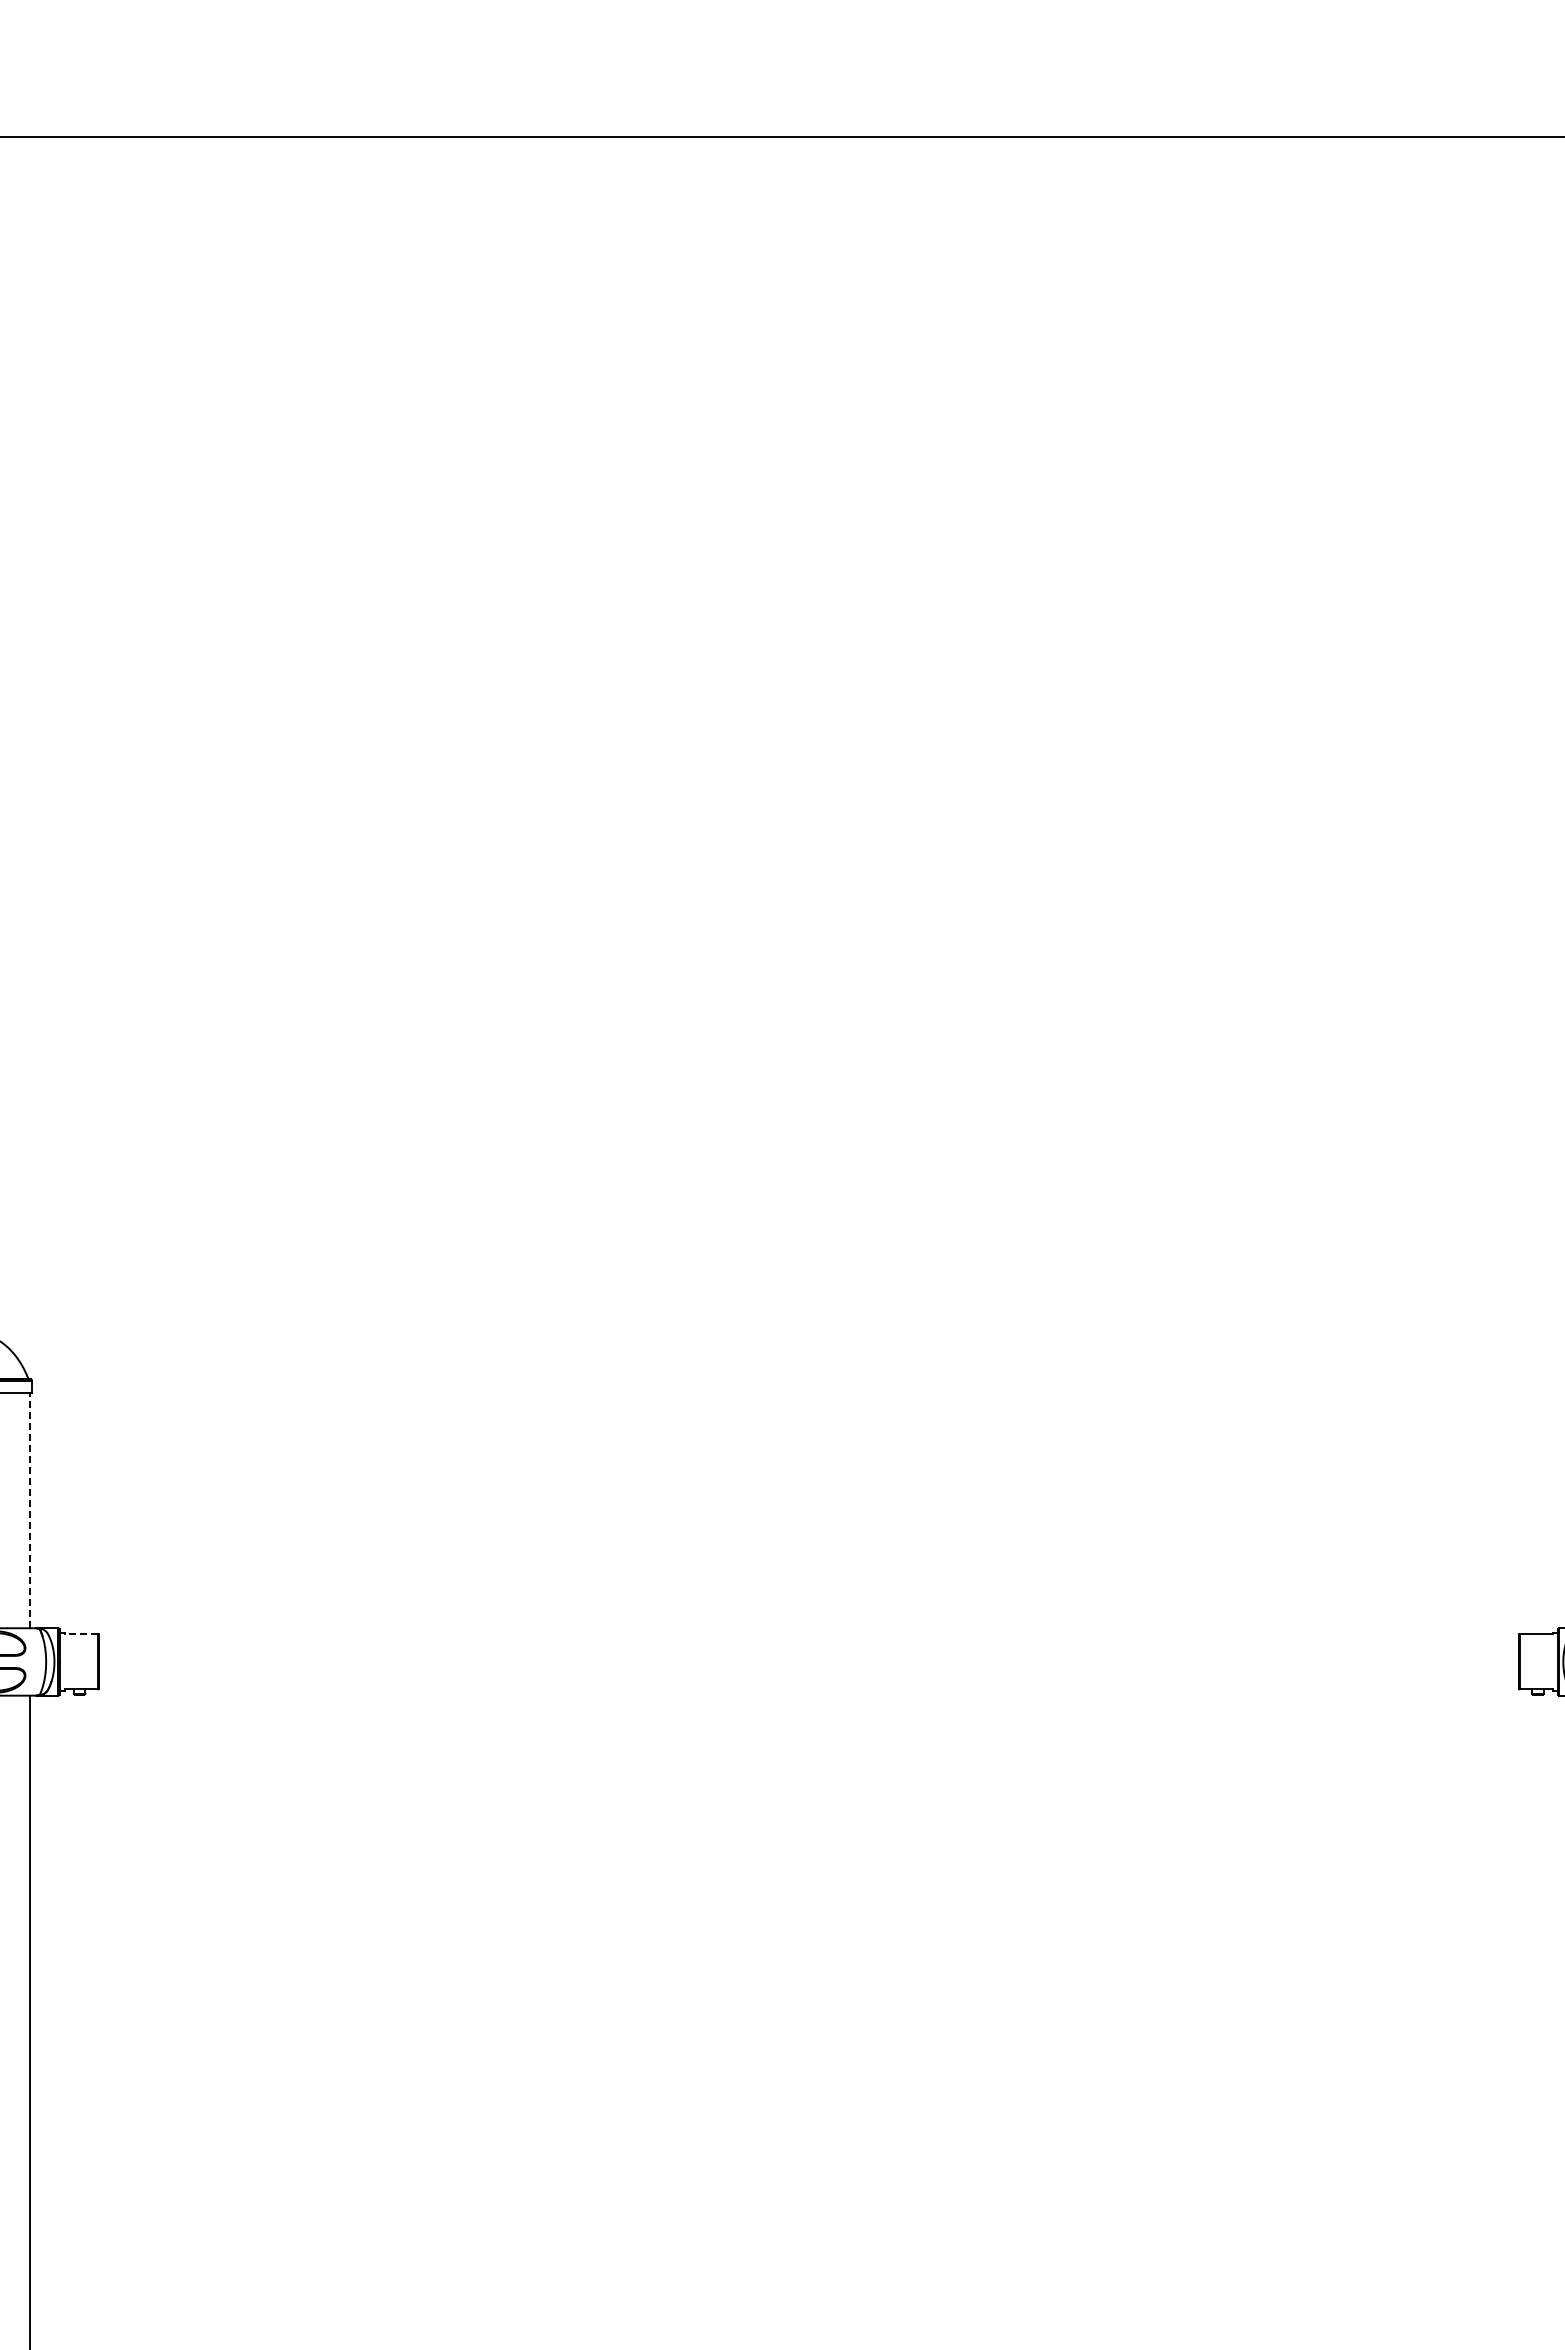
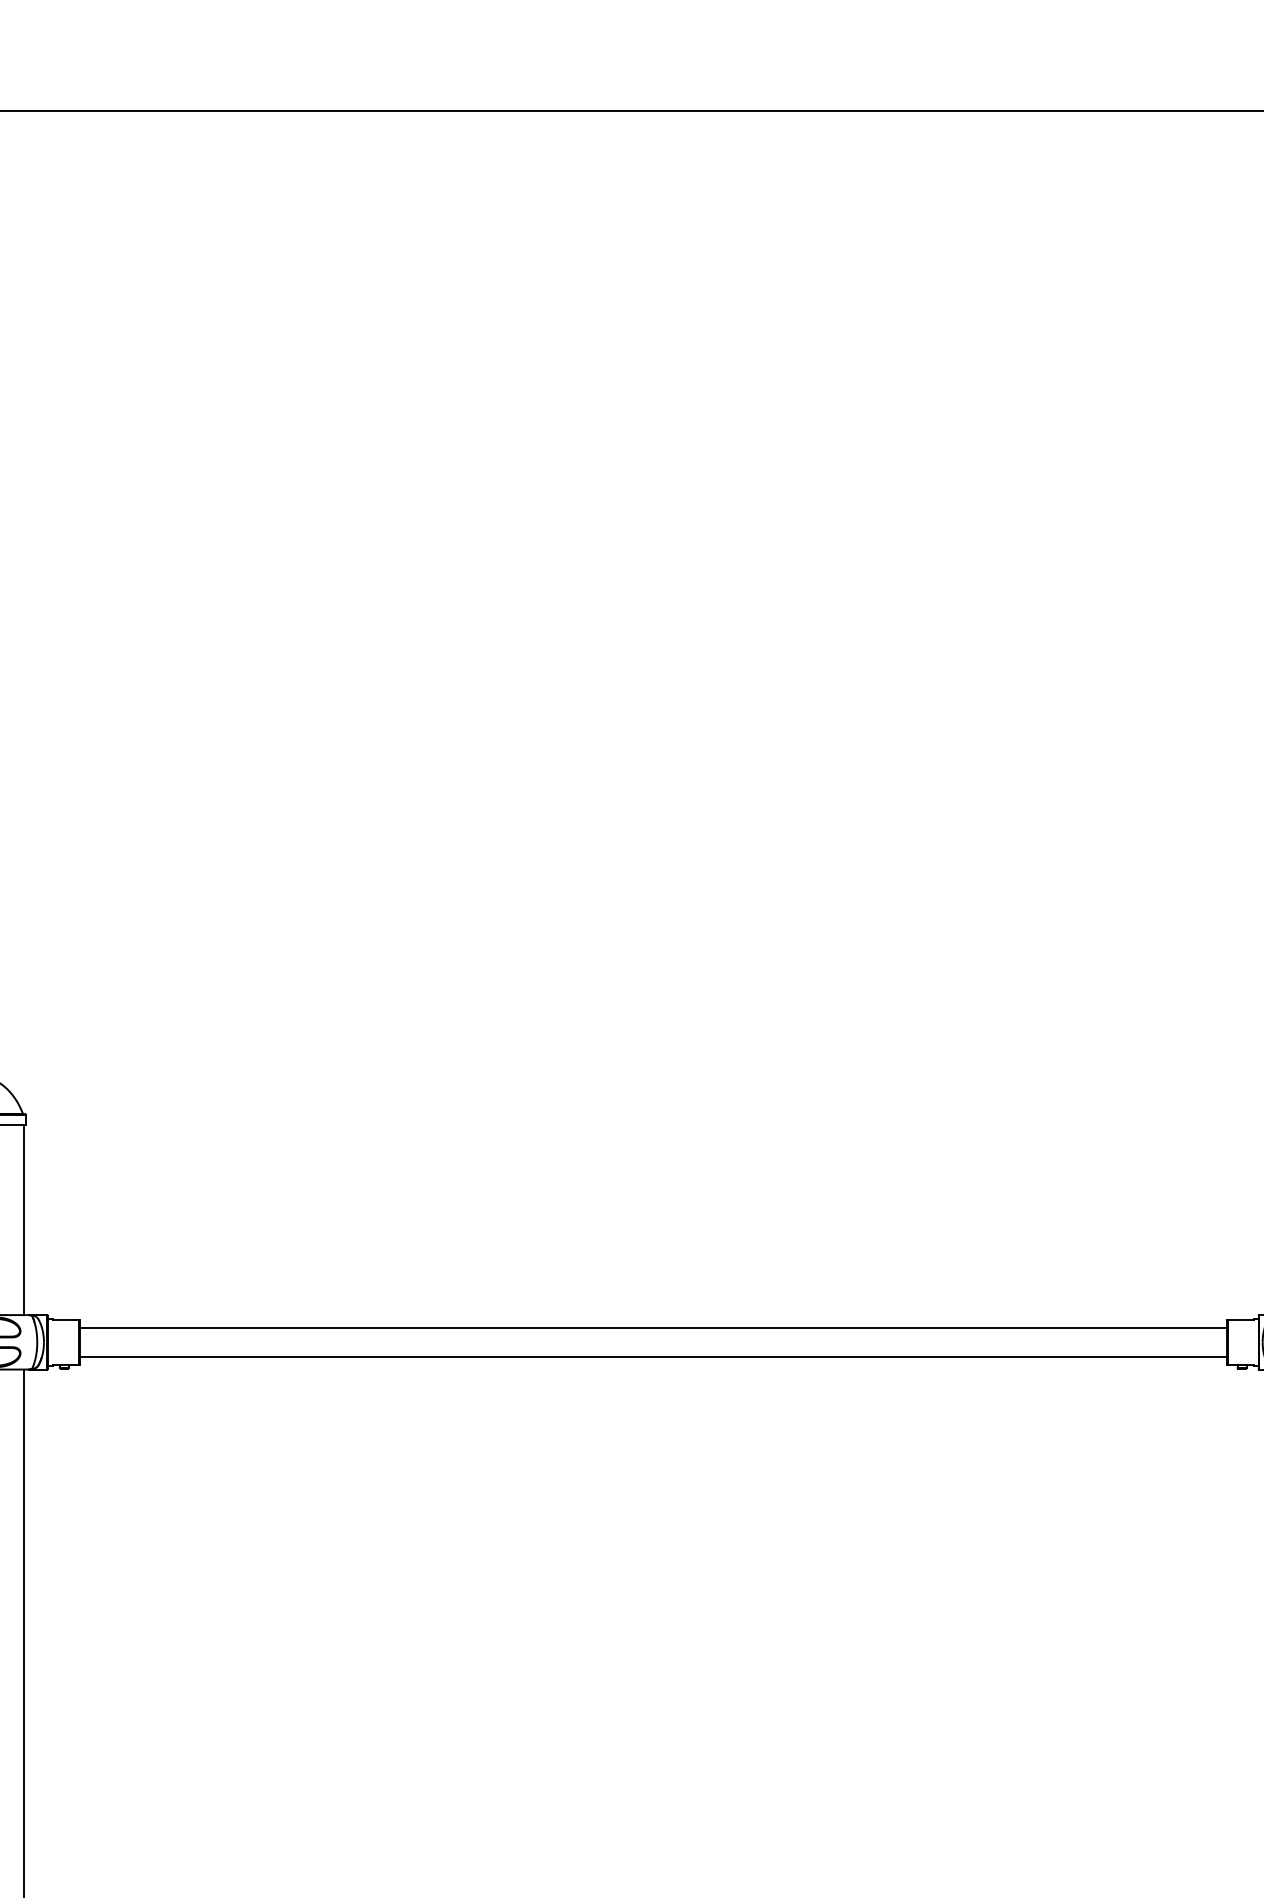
line: (30, 1510) -> (24, 1219), dashed -> solid
line: (80, 1634) -> (64, 1320), dashed -> solid
line: (808, 1643) -> (653, 1327), added
line: (808, 1679) -> (653, 1356), added

